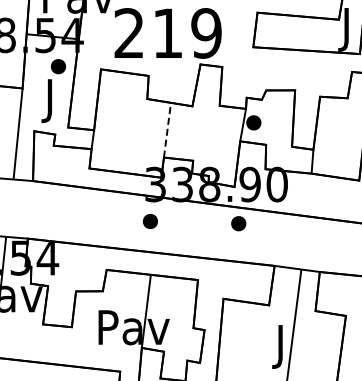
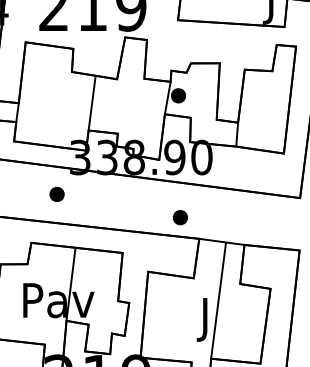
line: (167, 130) -> (92, 103), dashed -> solid
part: (149, 221) -> (56, 194), moved
part: (238, 223) -> (180, 217), moved

